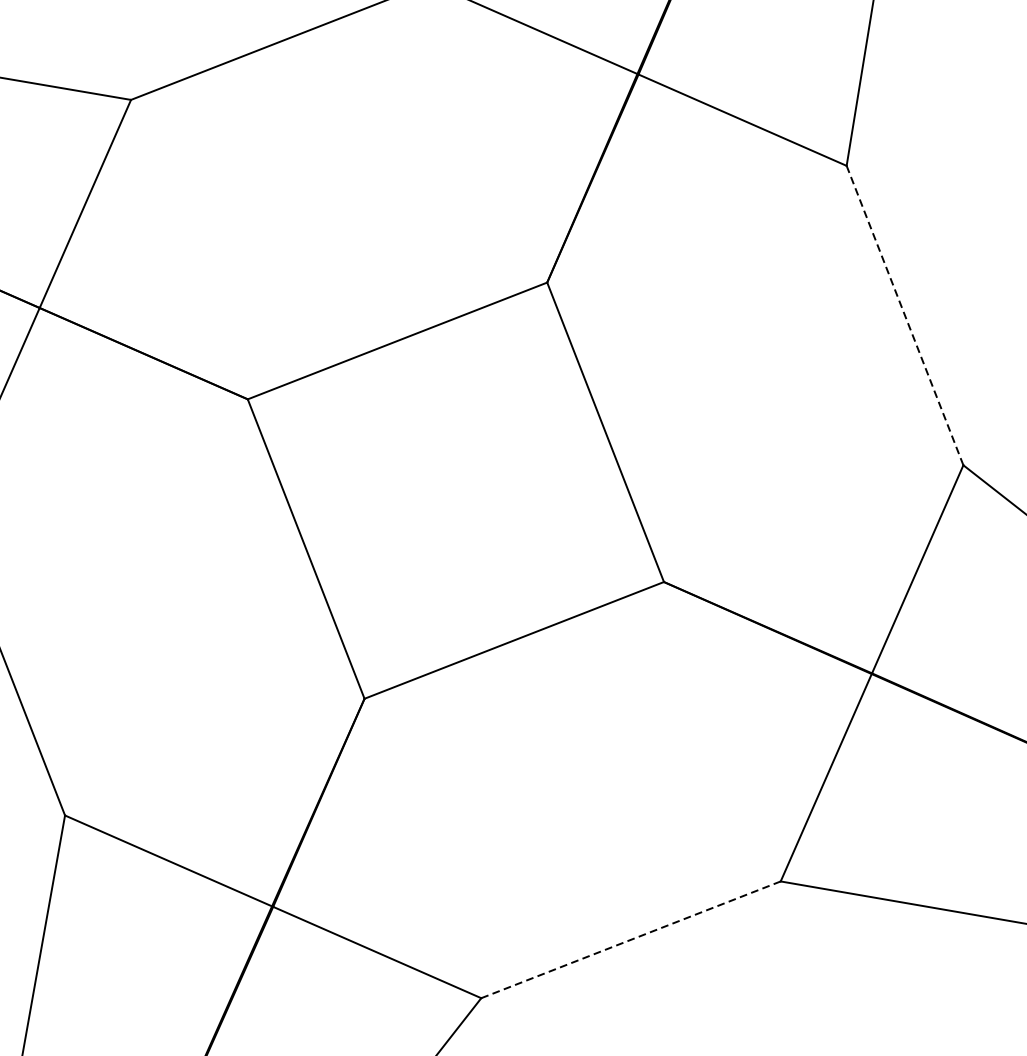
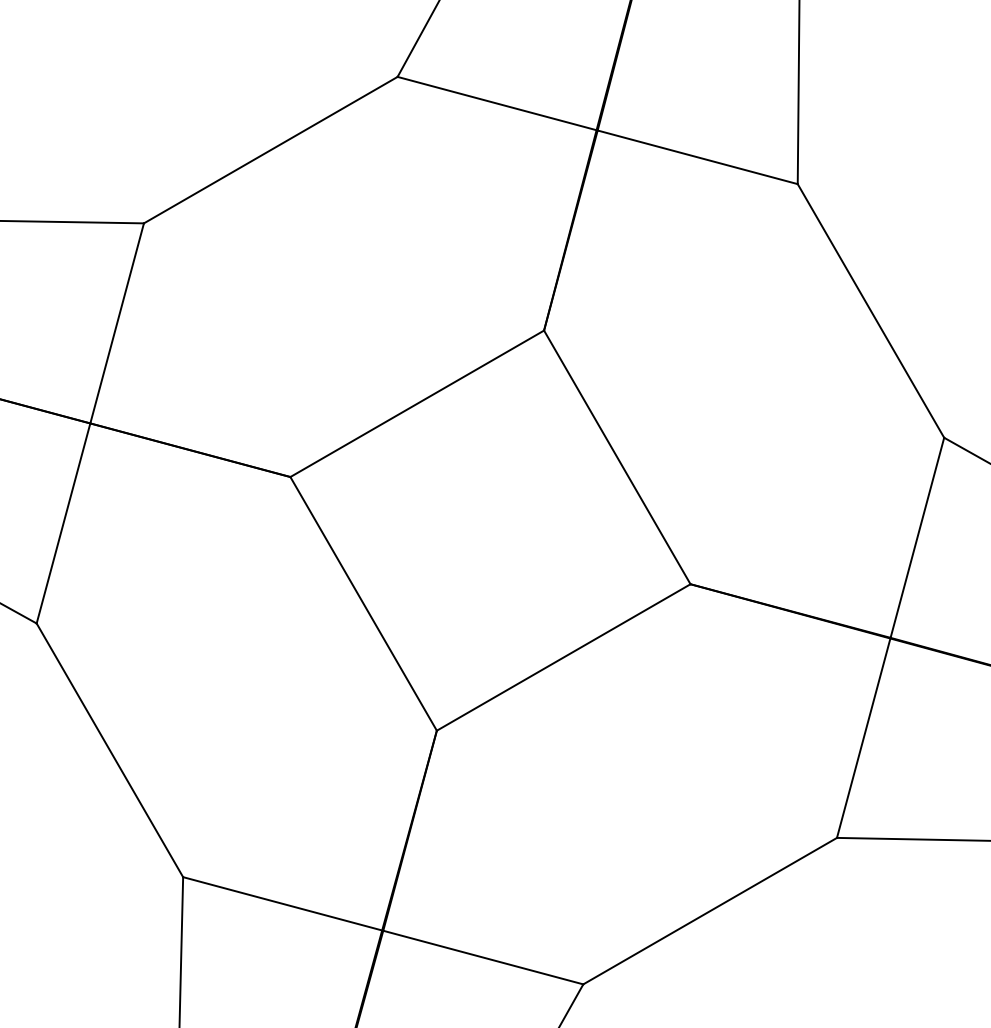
line: (904, 314) -> (870, 310), dashed -> solid
line: (631, 939) -> (710, 910), dashed -> solid

